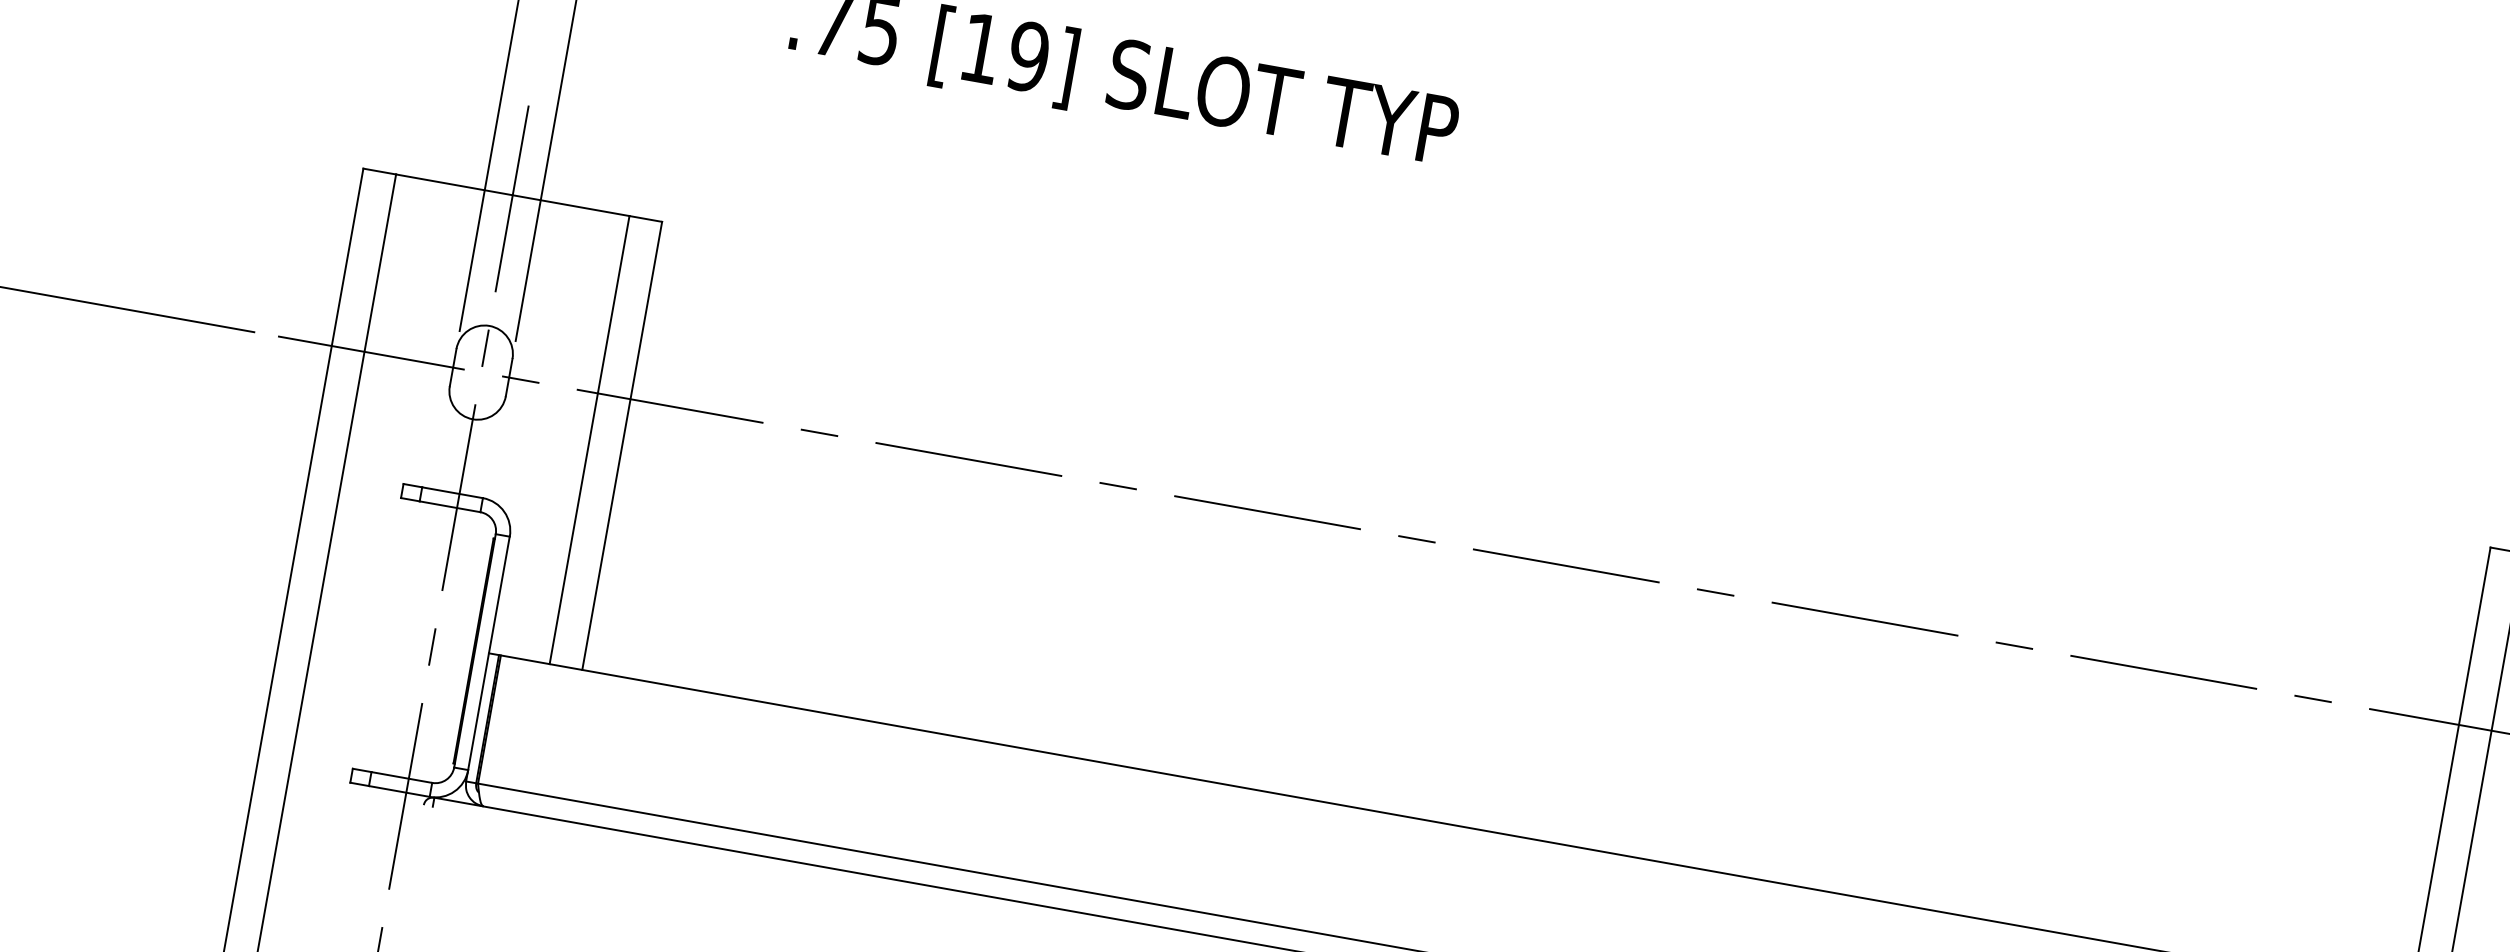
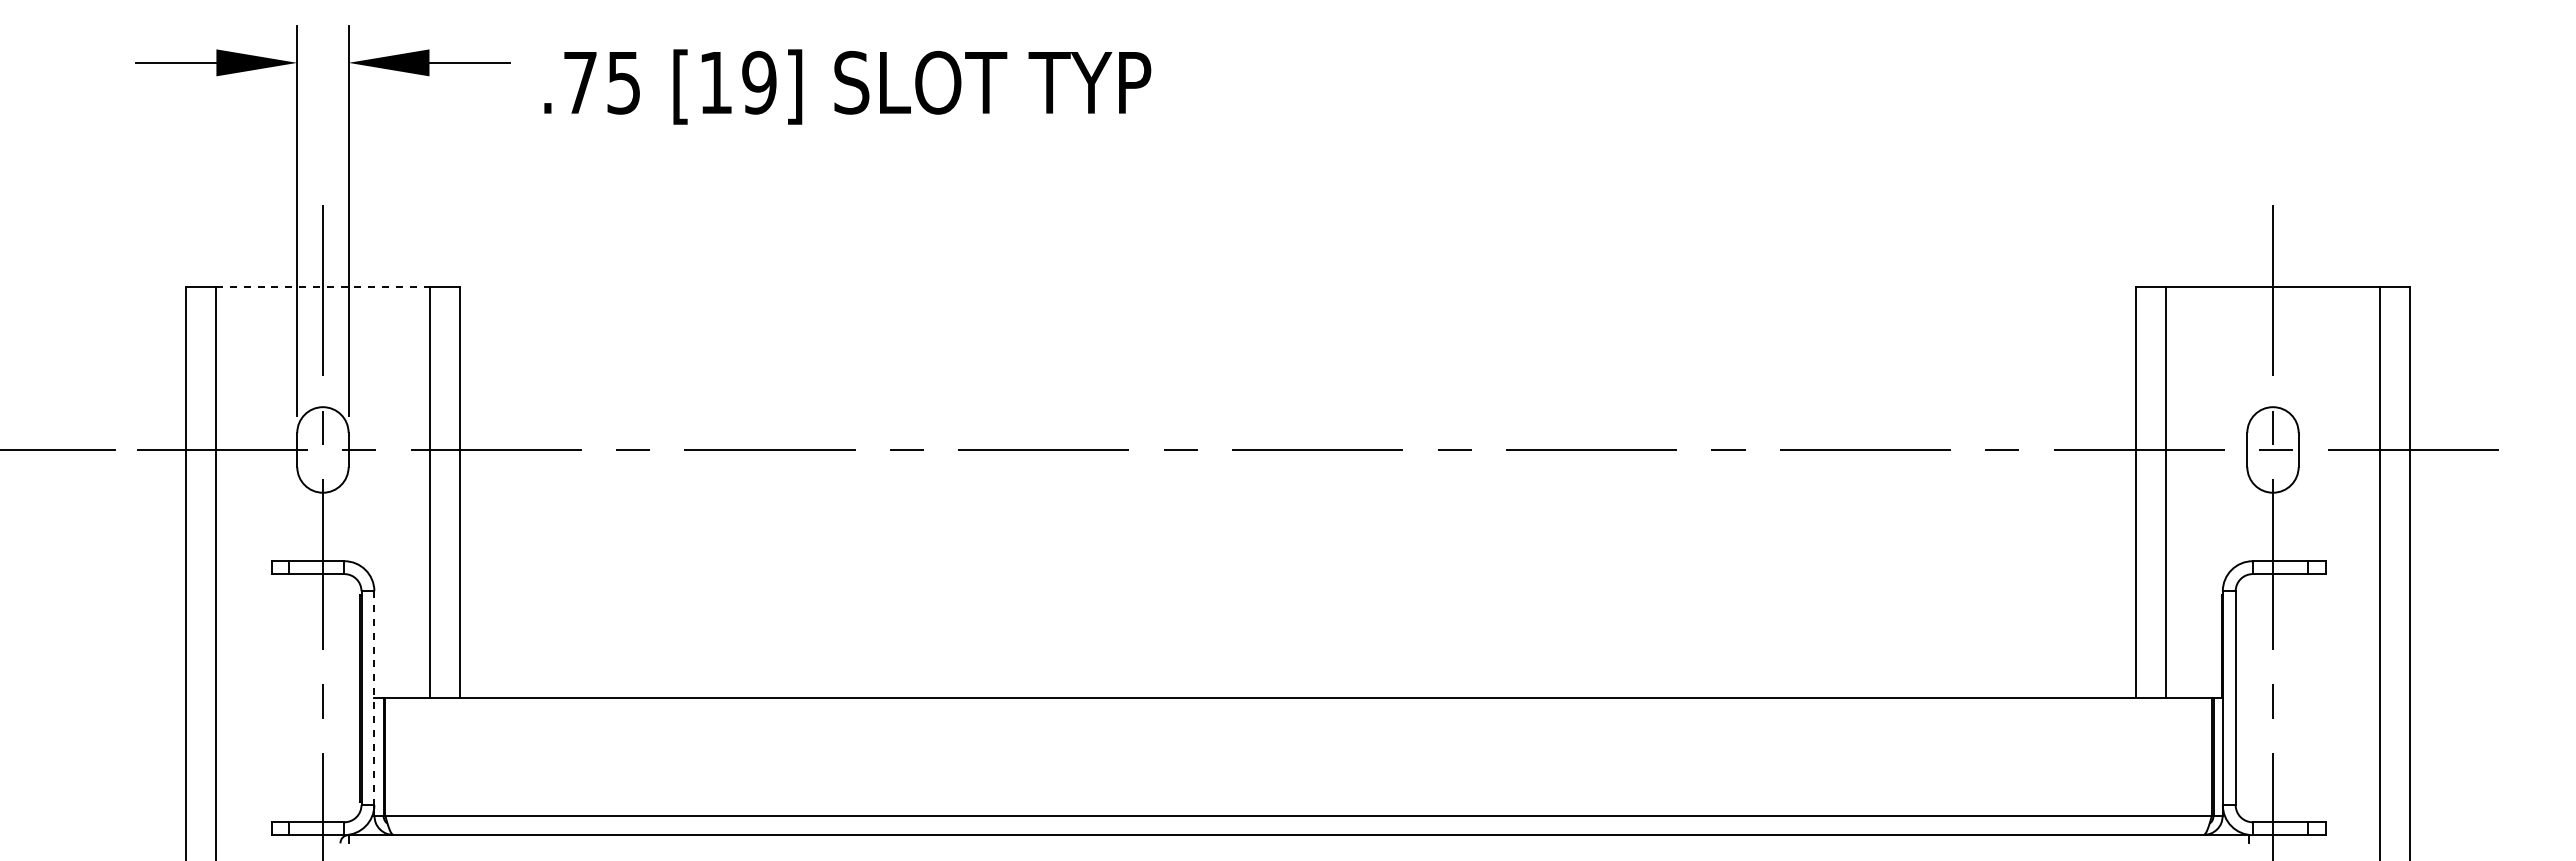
line: (512, 195) -> (322, 287), solid -> dashed
line: (489, 653) -> (374, 698), solid -> dashed

